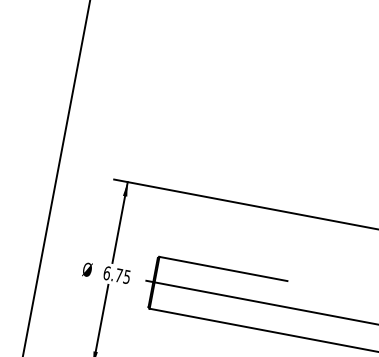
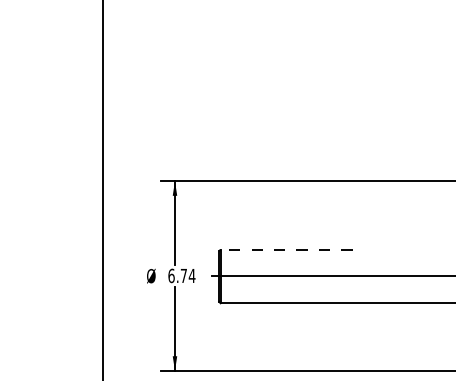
line: (223, 268) -> (286, 249), solid -> dashed
text: (126, 277) -> (191, 276), 6.75 -> 6.74

